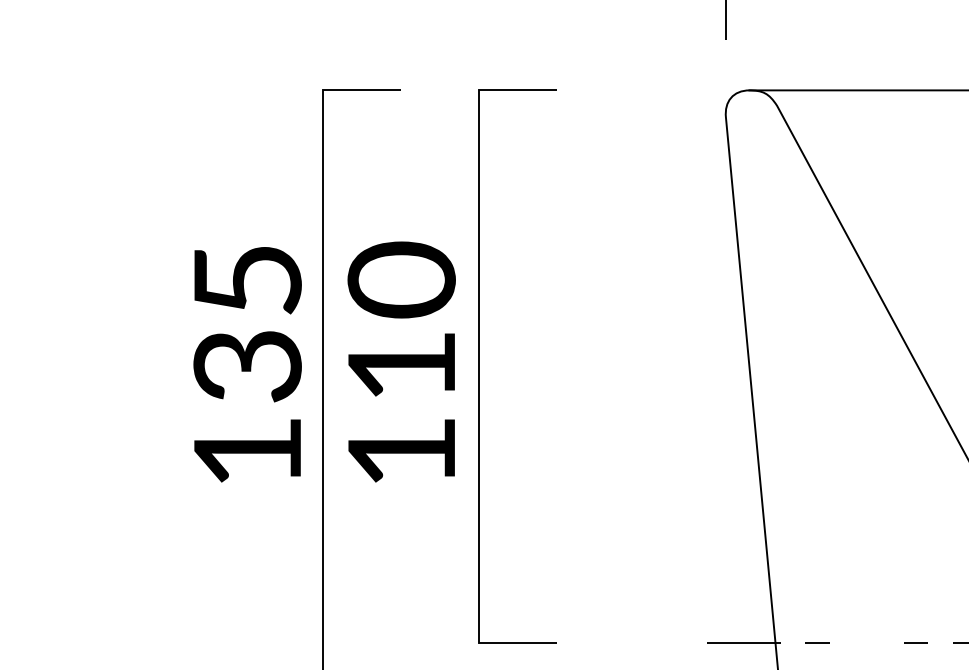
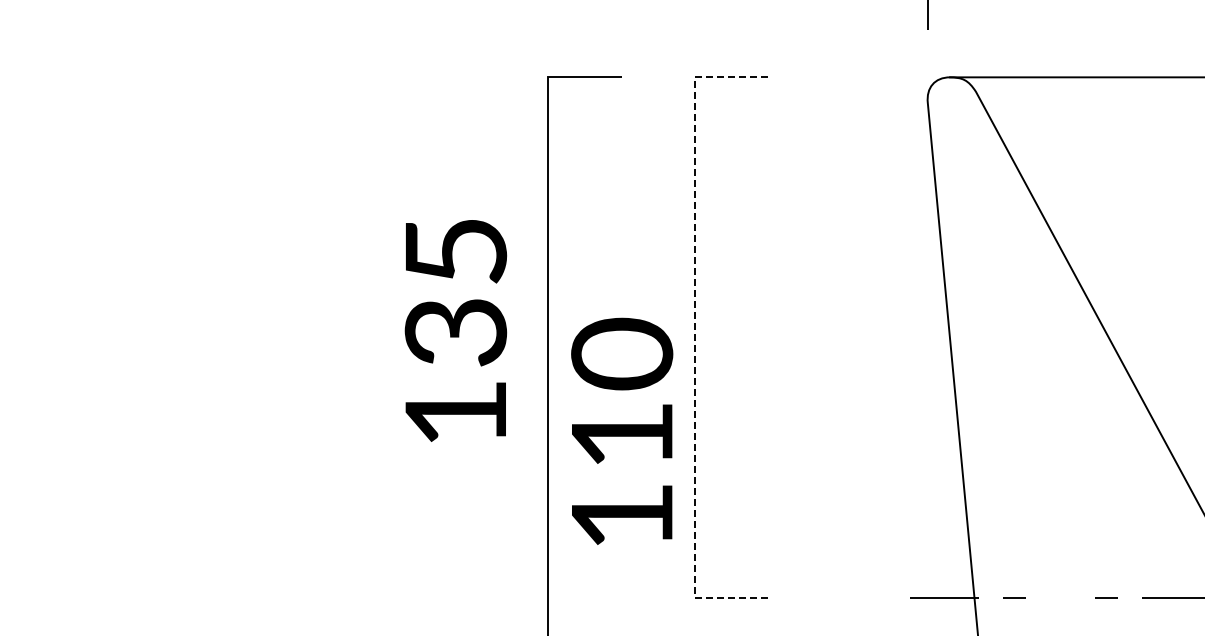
text: (402, 361) -> (622, 430), moved
text: (247, 364) -> (455, 330), moved
line: (478, 366) -> (694, 337), solid -> dashed

